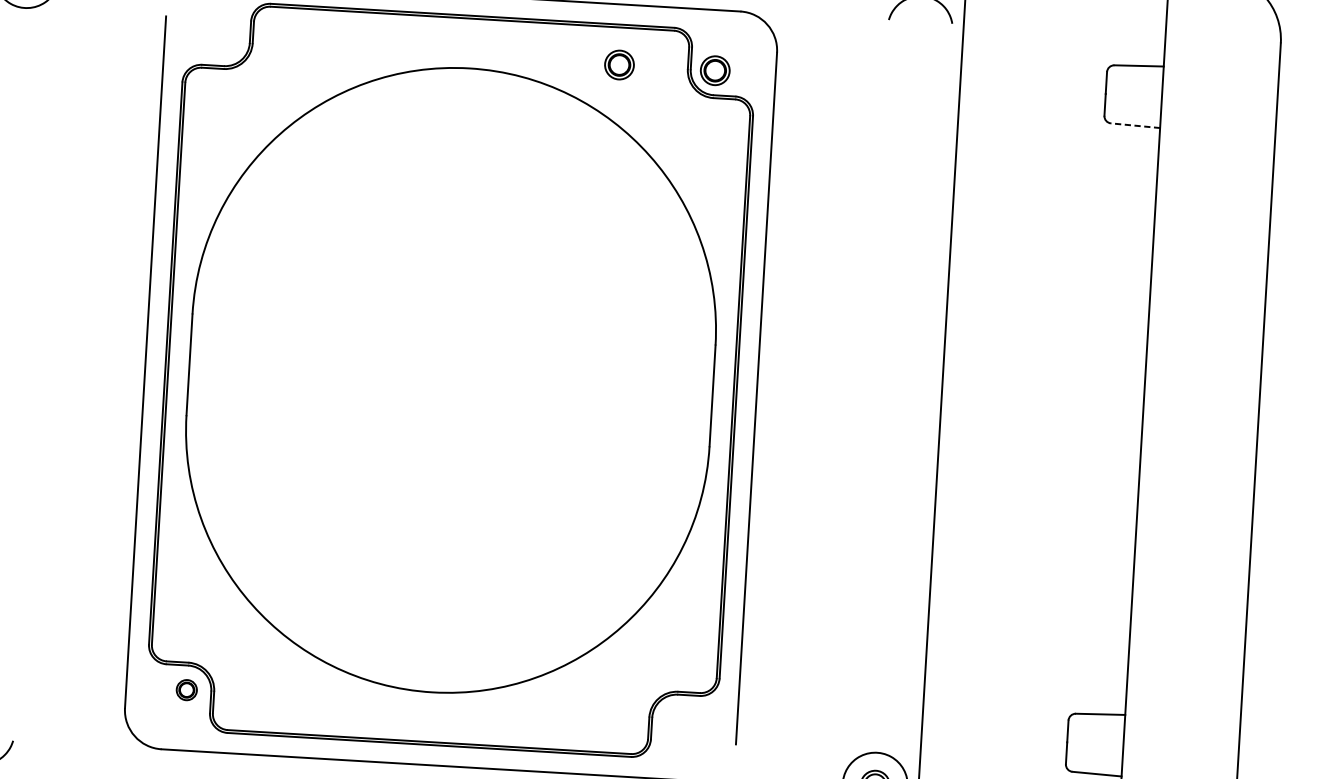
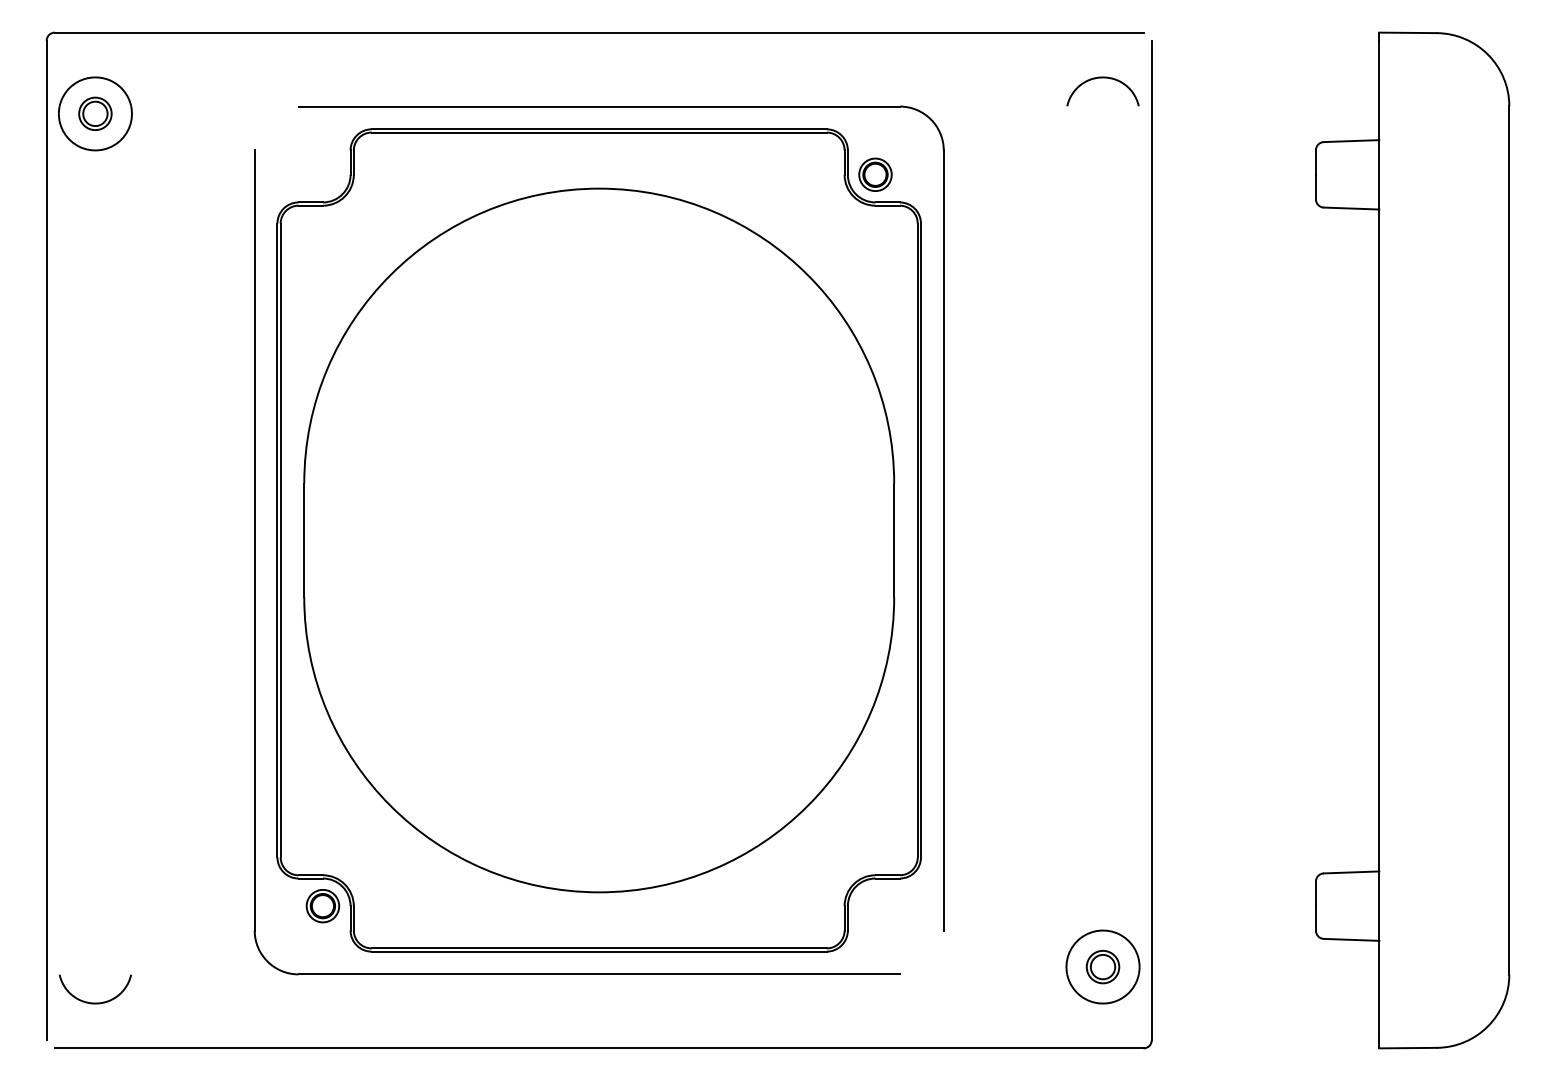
part: (619, 64) -> (767, 174), removed
line: (1135, 125) -> (1351, 208), dashed -> solid
part: (186, 690) -> (322, 906), size x1.43

